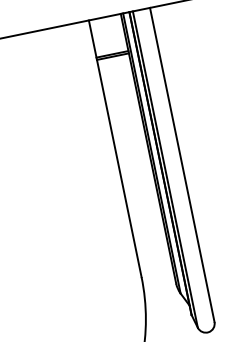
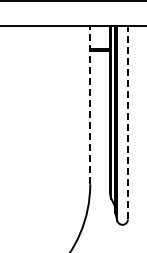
line: (115, 149) -> (90, 105), solid -> dashed
line: (181, 164) -> (127, 122), solid -> dashed

